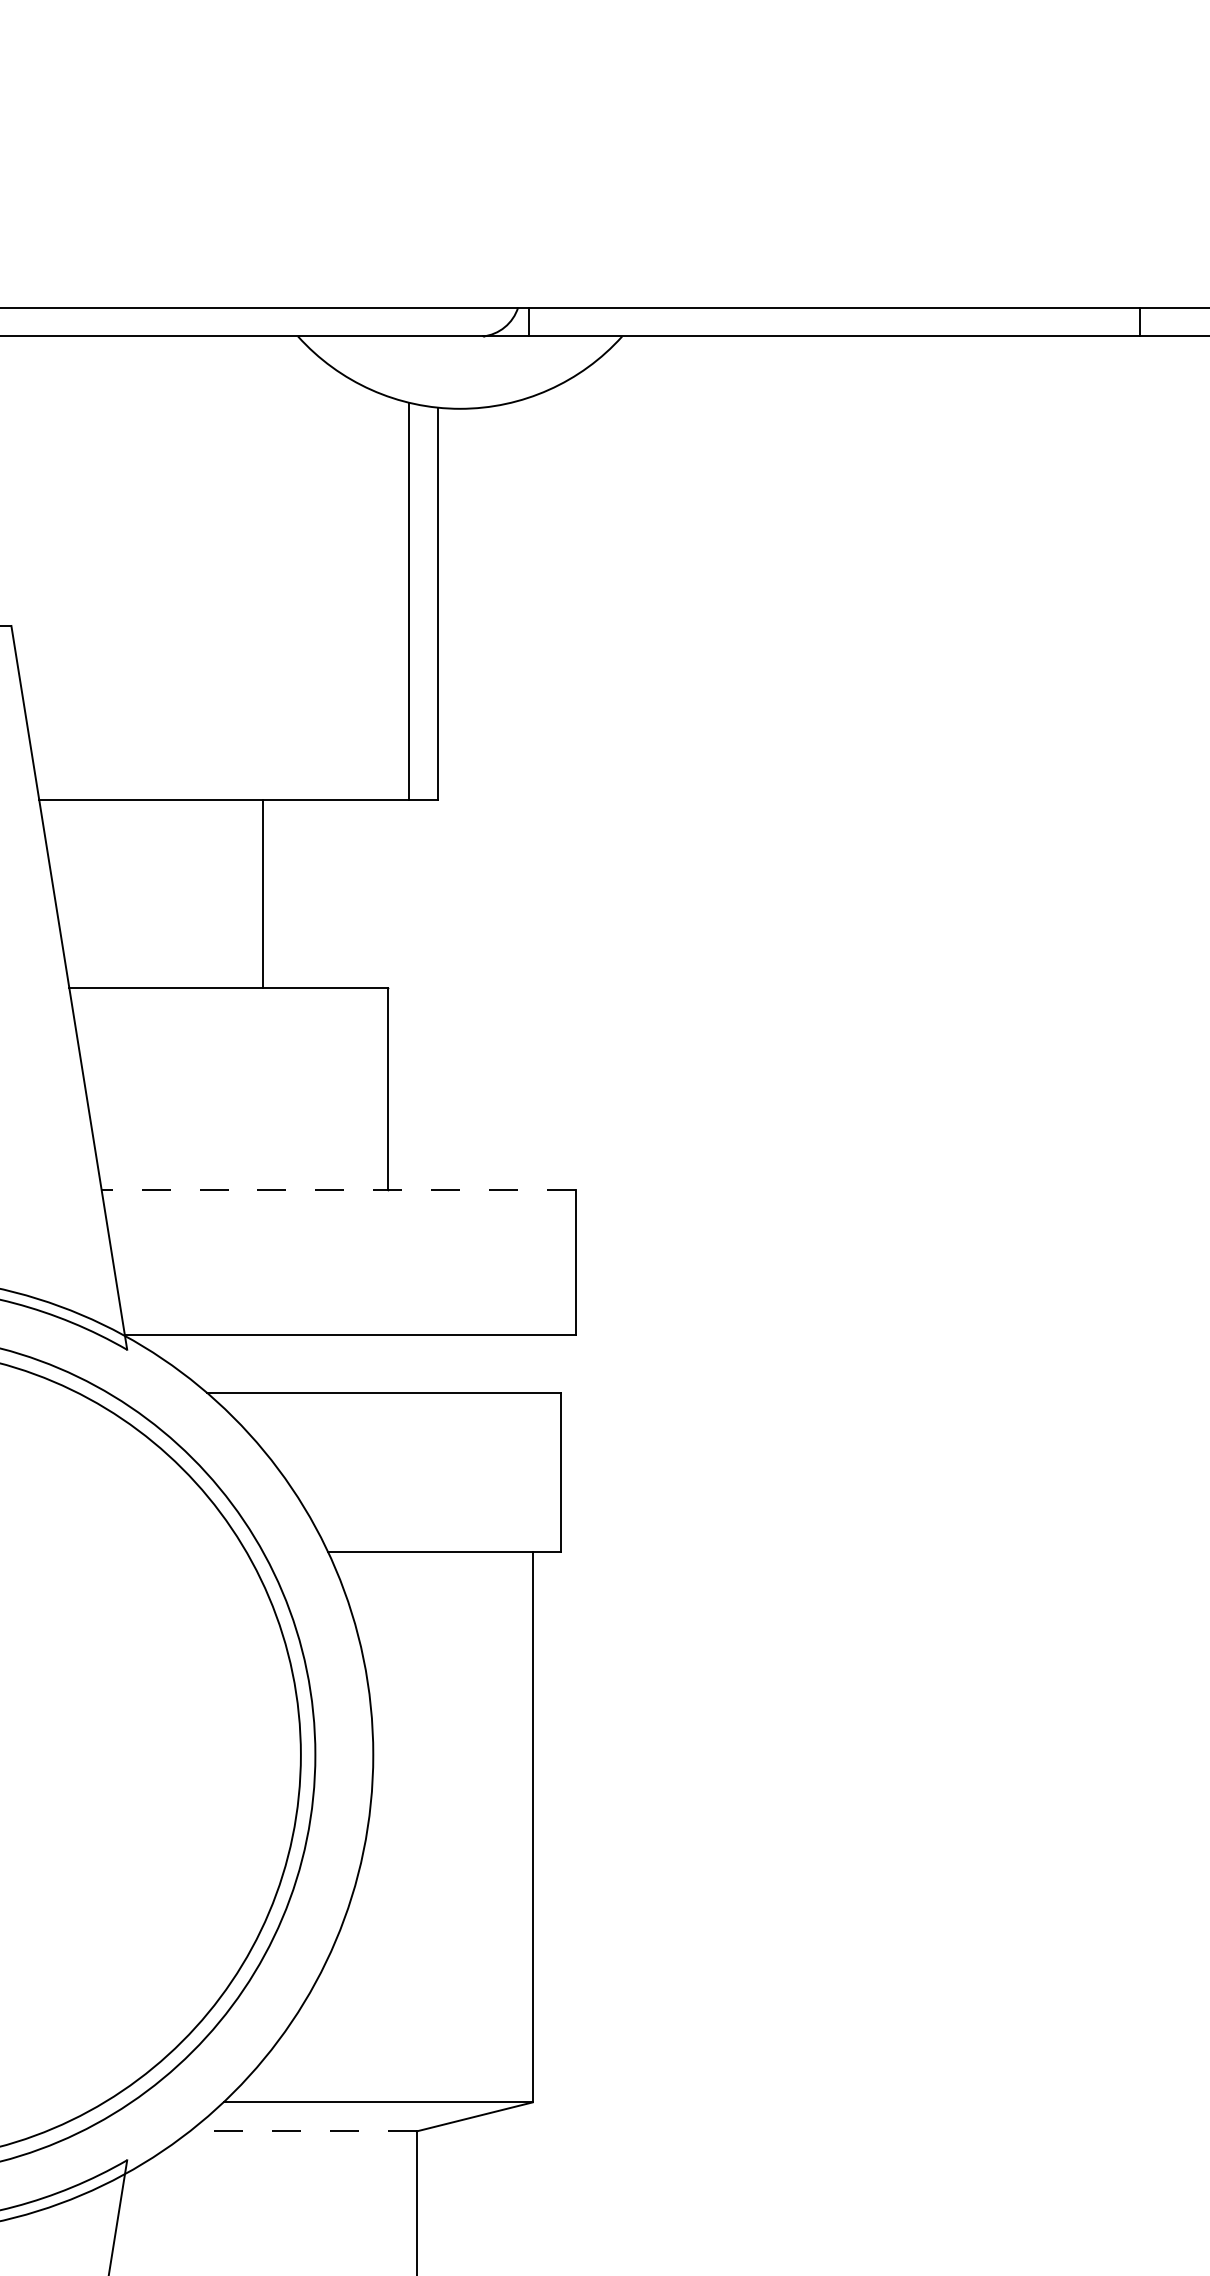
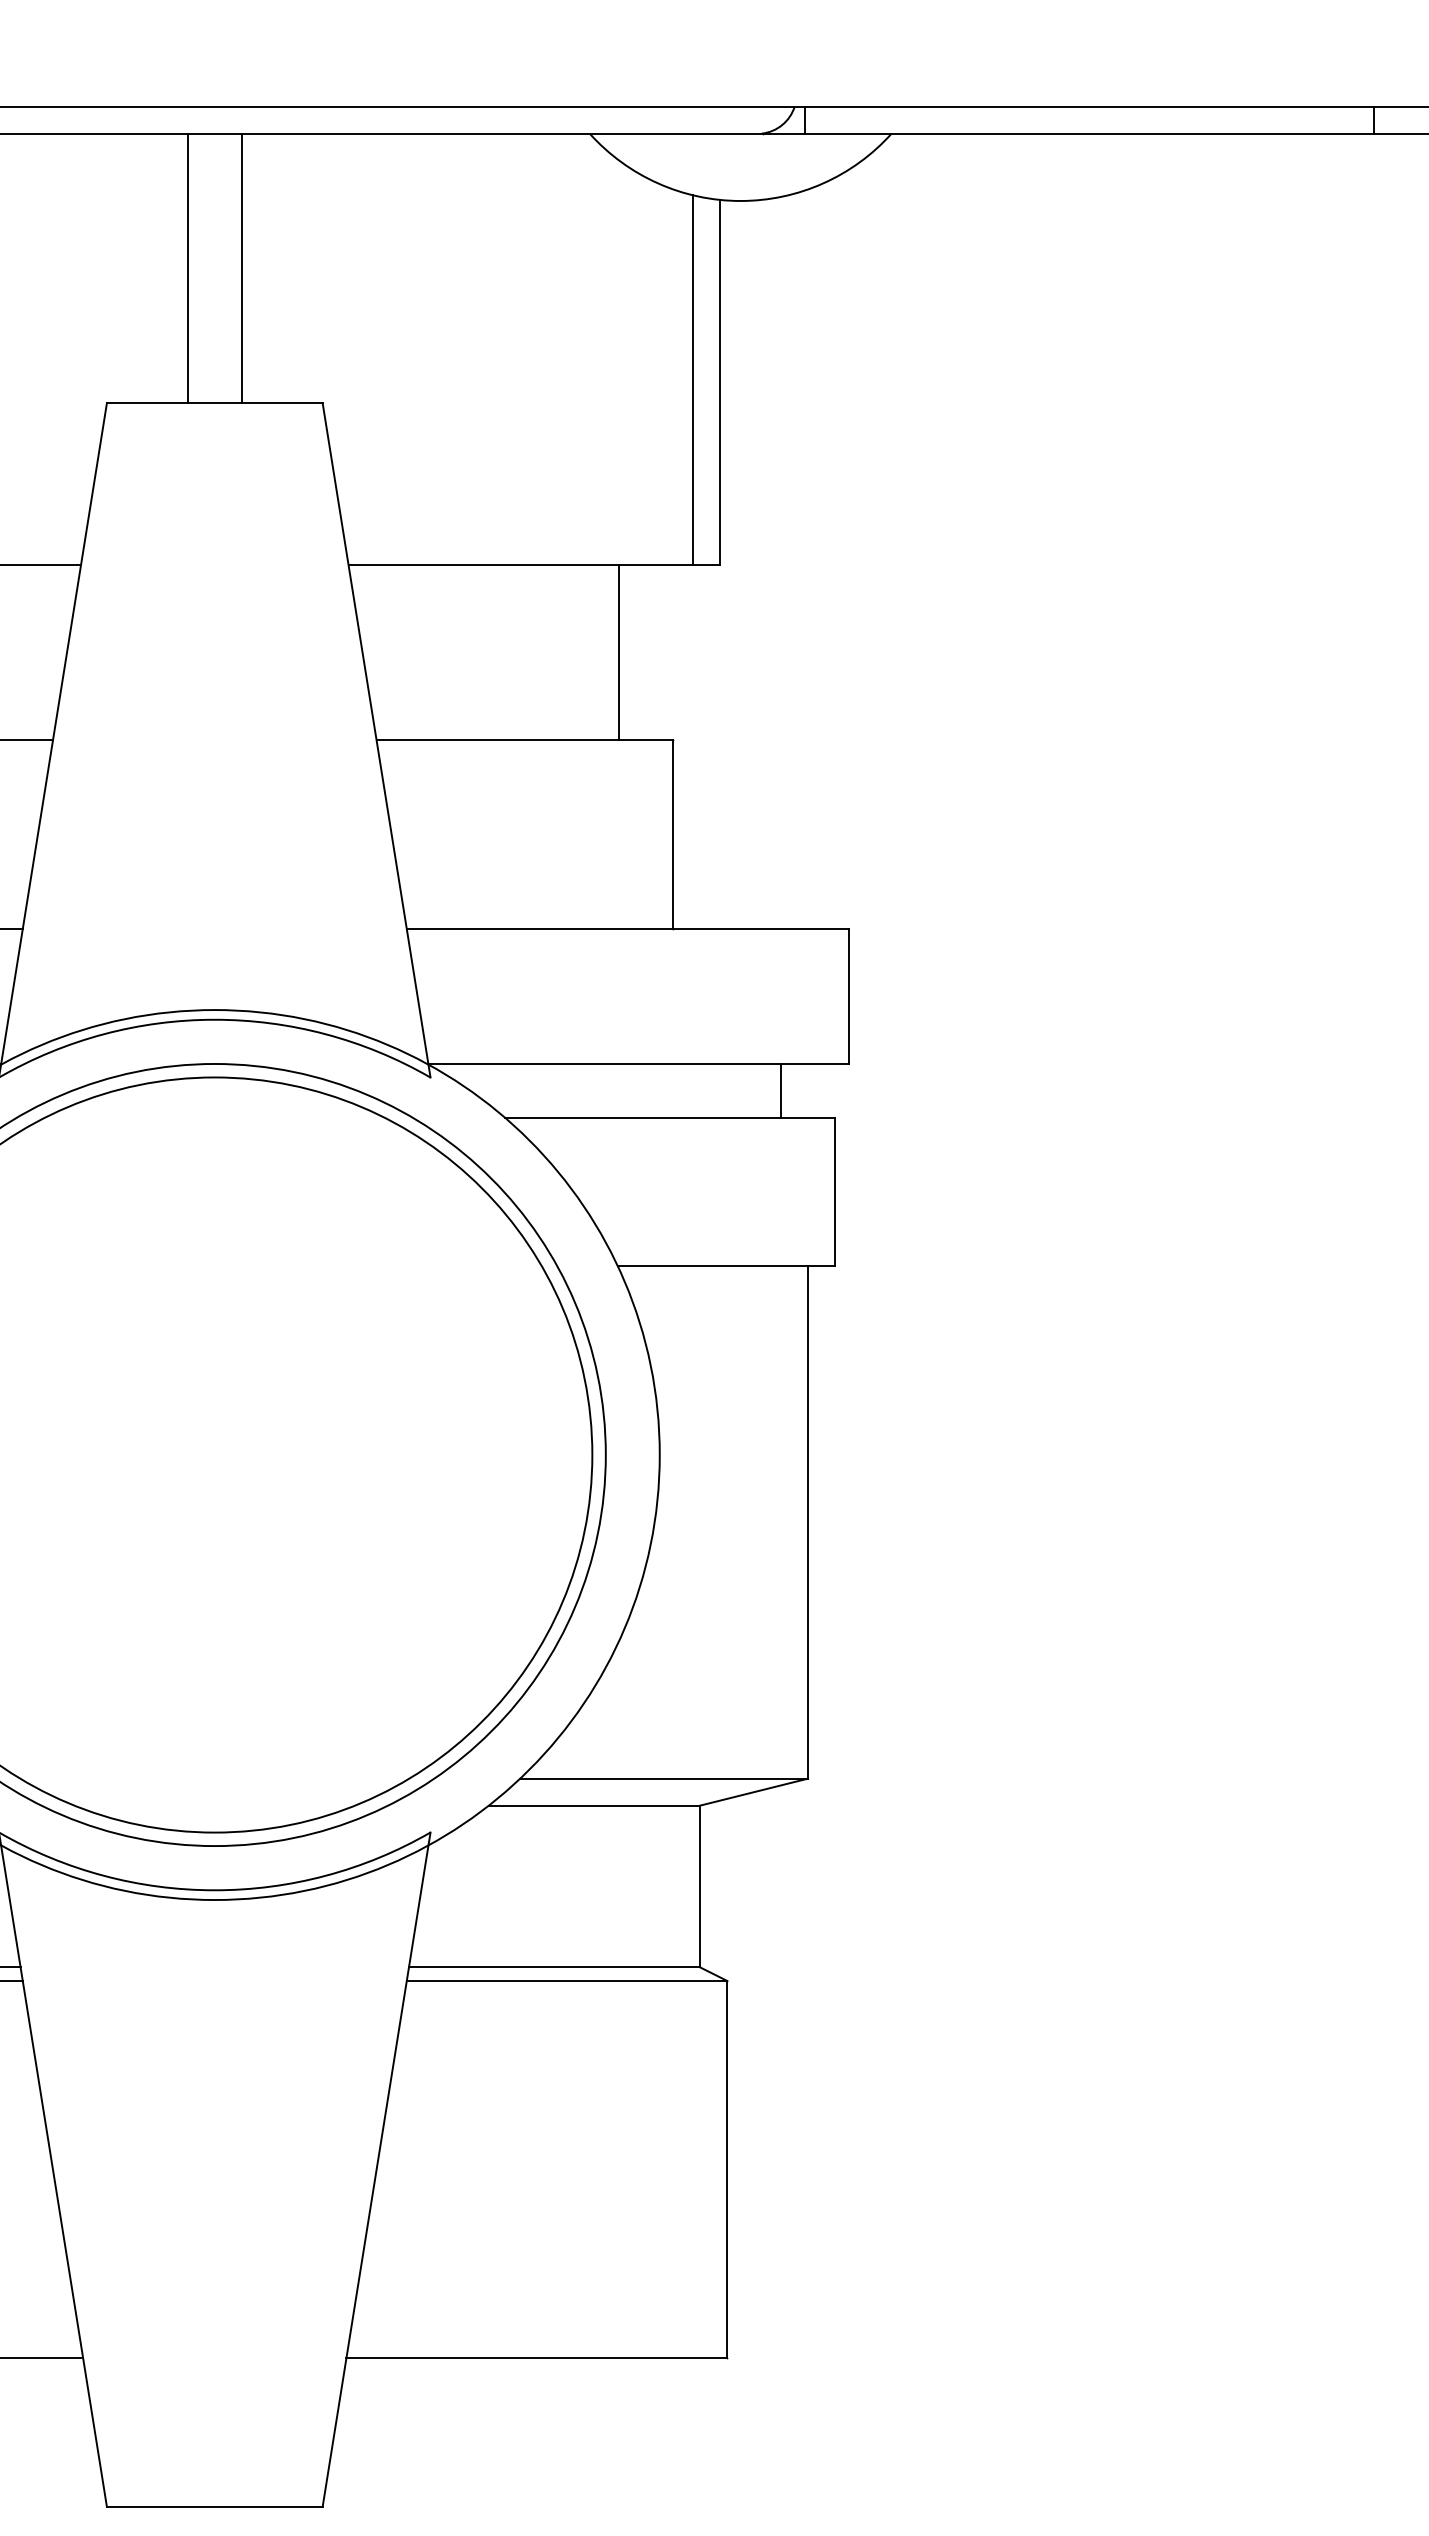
line: (263, 893) -> (619, 652), moved
line: (338, 1190) -> (627, 929), dashed -> solid
line: (503, 1363) -> (781, 1090), added
line: (303, 2131) -> (594, 1805), dashed -> solid

